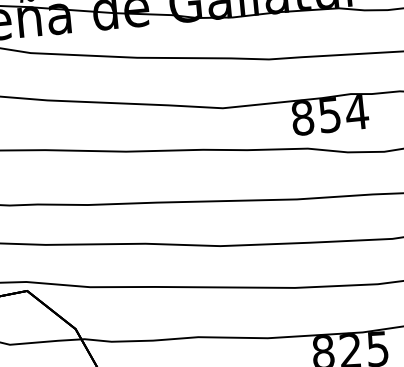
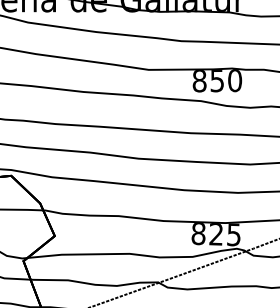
text: (356, 112) -> (234, 80), 854 -> 850

